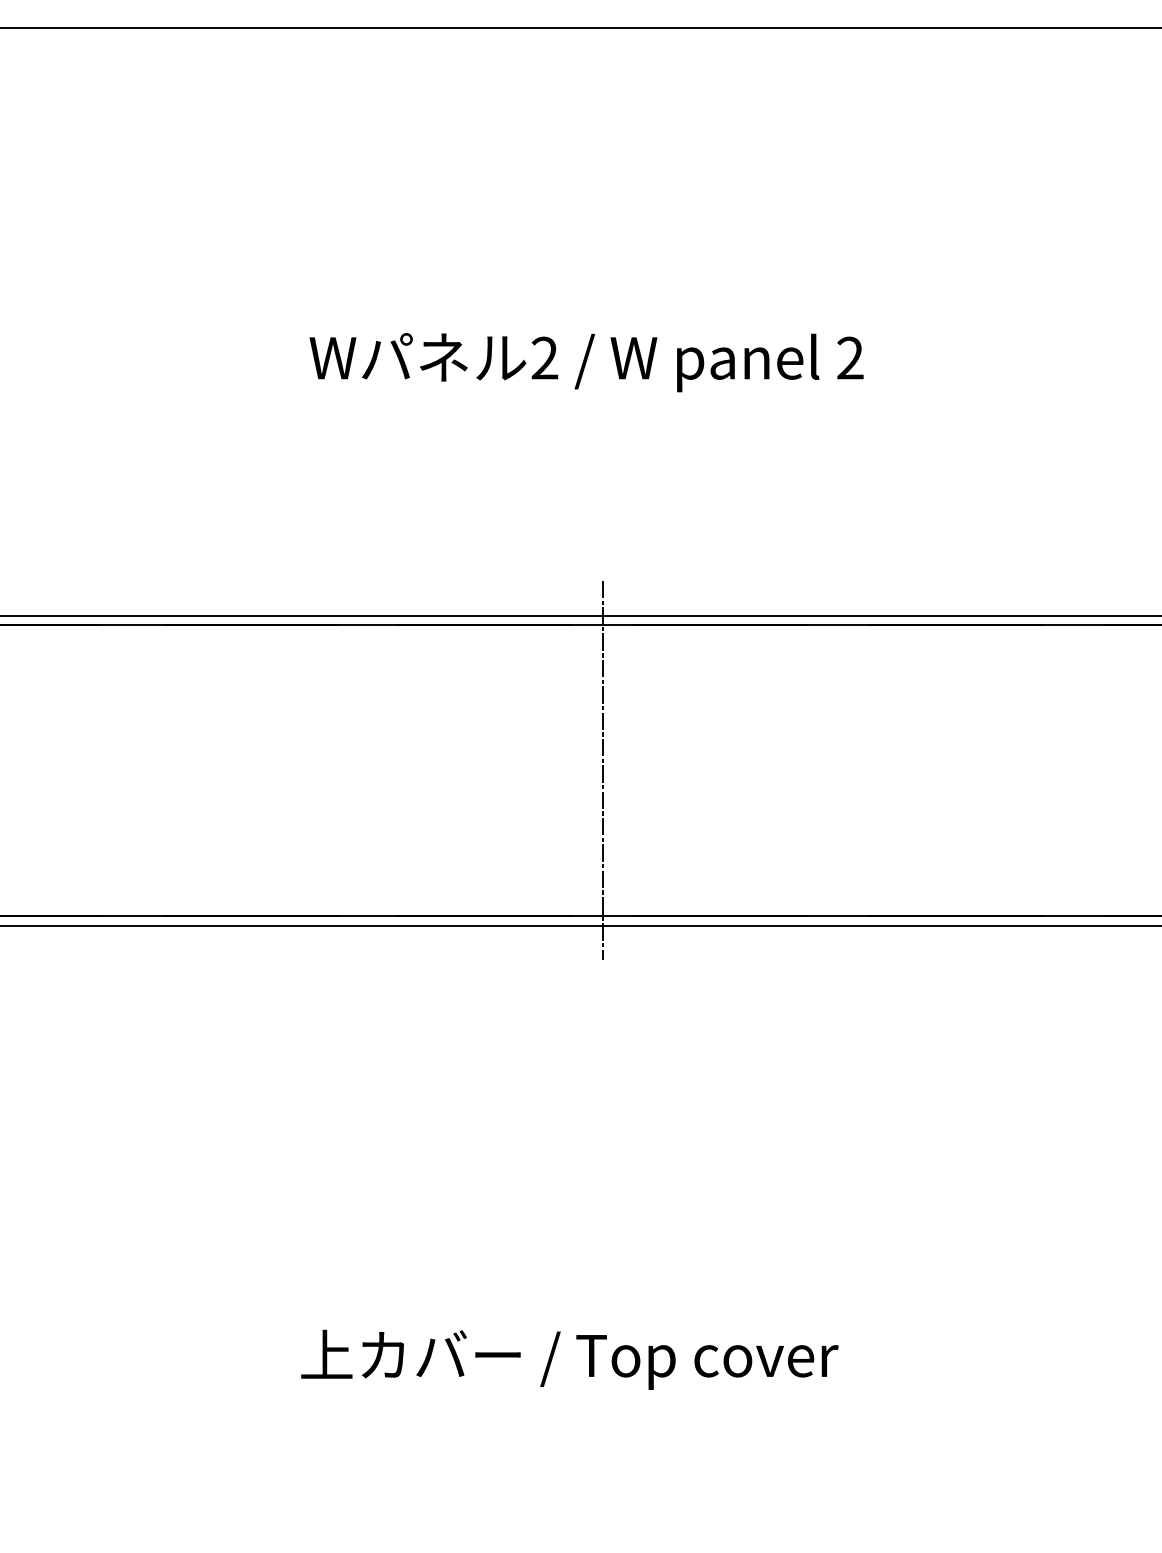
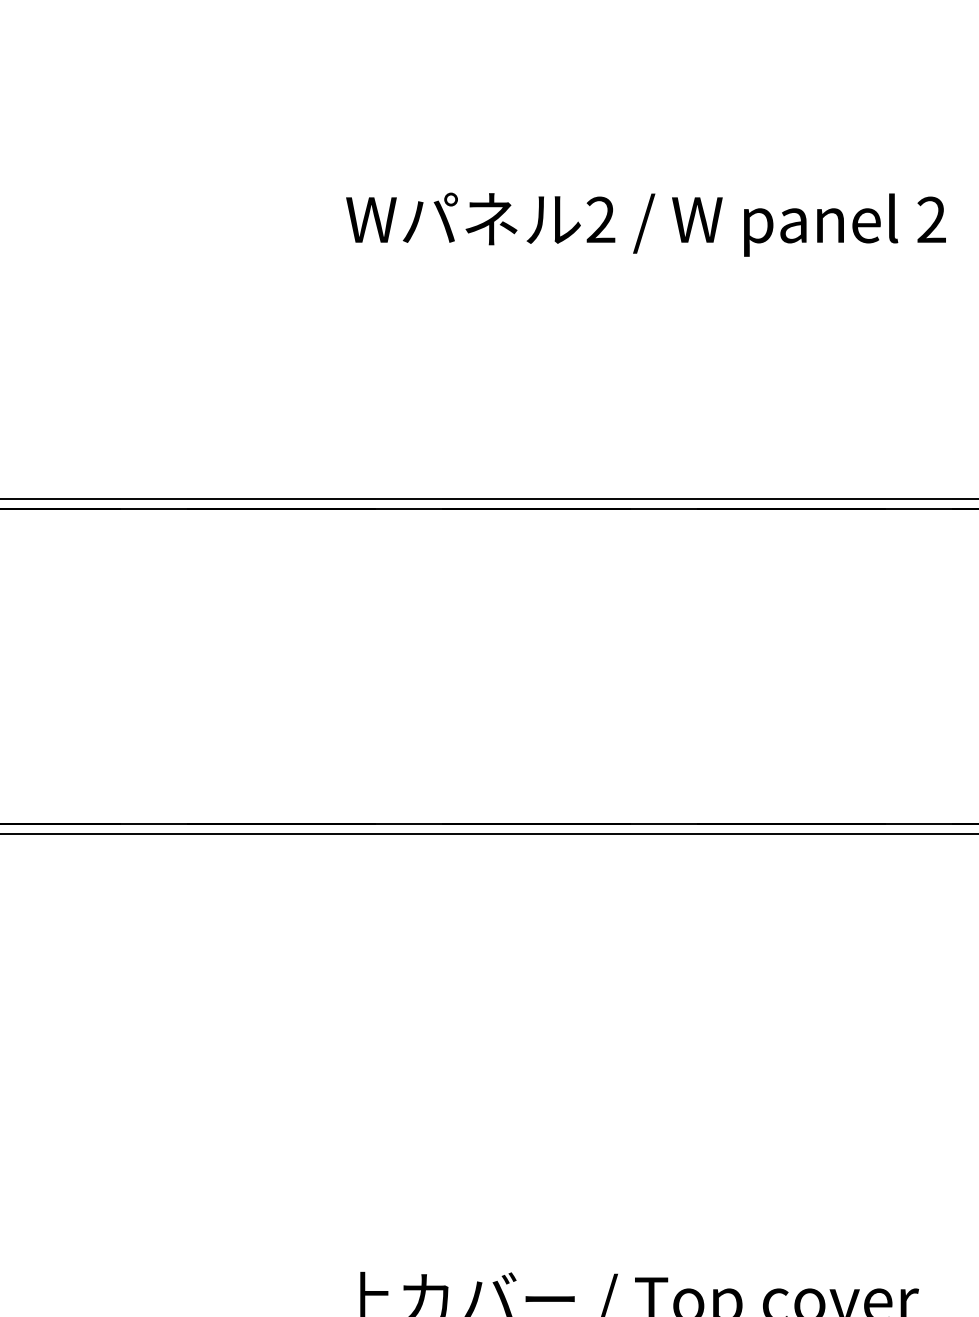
line: (603, 770) -> (664, 666), removed

